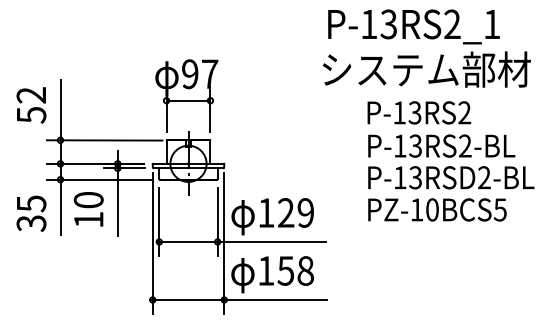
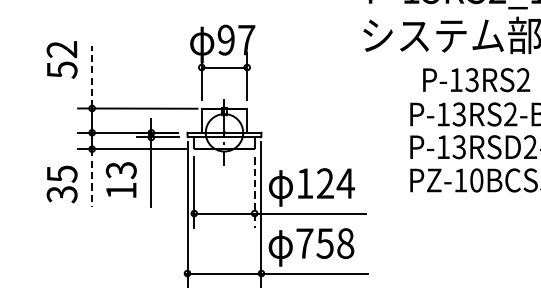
text: (31, 105) -> (62, 60), moved
line: (60, 109) -> (92, 76), solid -> dashed
text: (419, 112) -> (476, 79), moved
text: (88, 200) -> (121, 170), 10 -> 13
line: (60, 207) -> (92, 177), solid -> dashed
text: (305, 212) -> (345, 183), 129 -> 124
line: (217, 221) -> (254, 192), solid -> dashed
text: (266, 270) -> (305, 243), 158 -> 758

